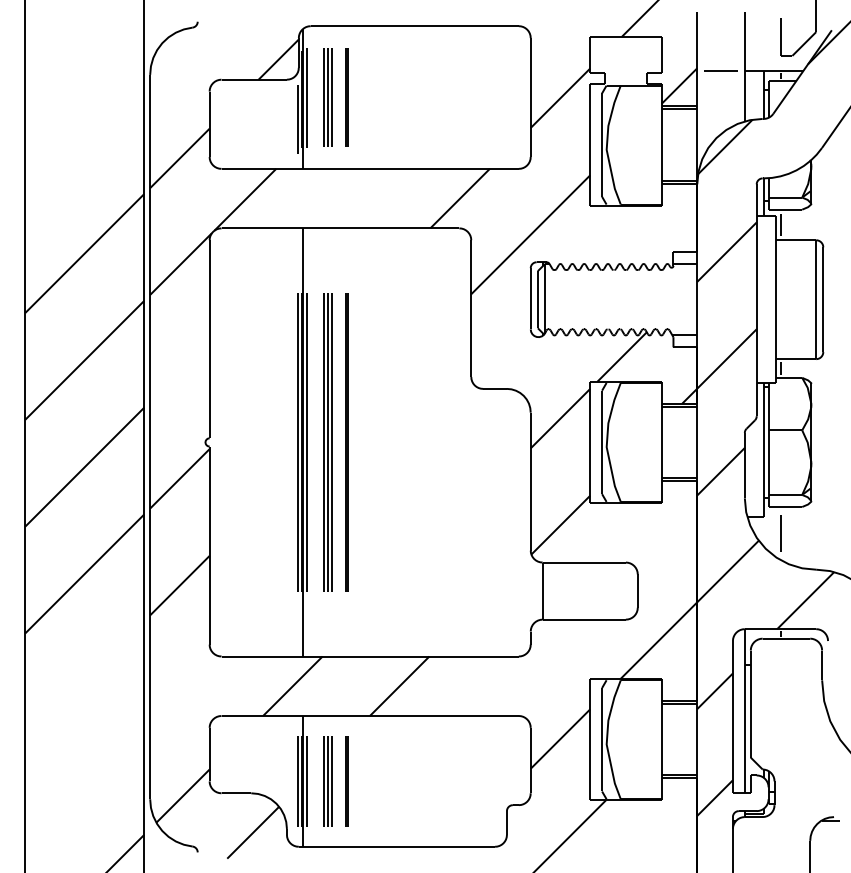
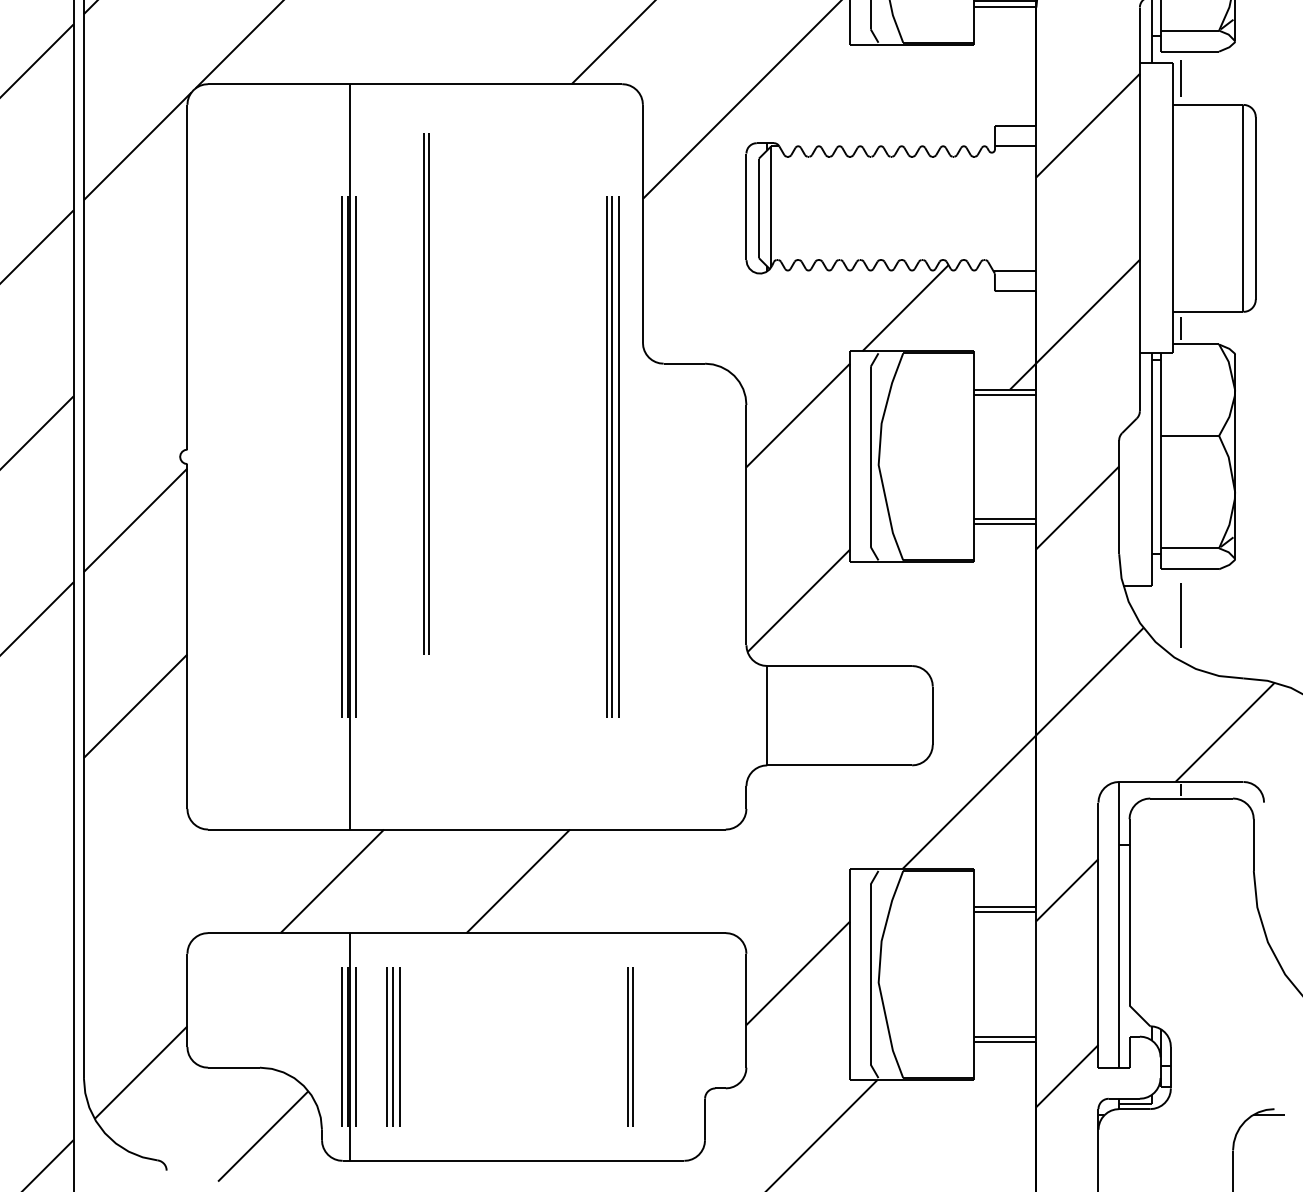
part: (327, 442) -> (611, 456), moved
line: (346, 442) -> (425, 394), moved
line: (346, 781) -> (629, 1047), moved

